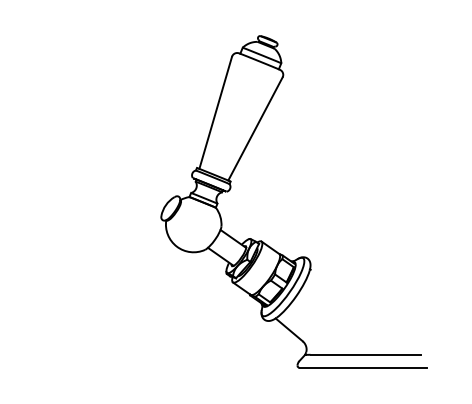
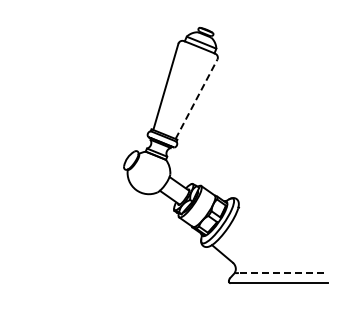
line: (255, 129) -> (196, 99), solid -> dashed
line: (365, 355) -> (281, 273), solid -> dashed

